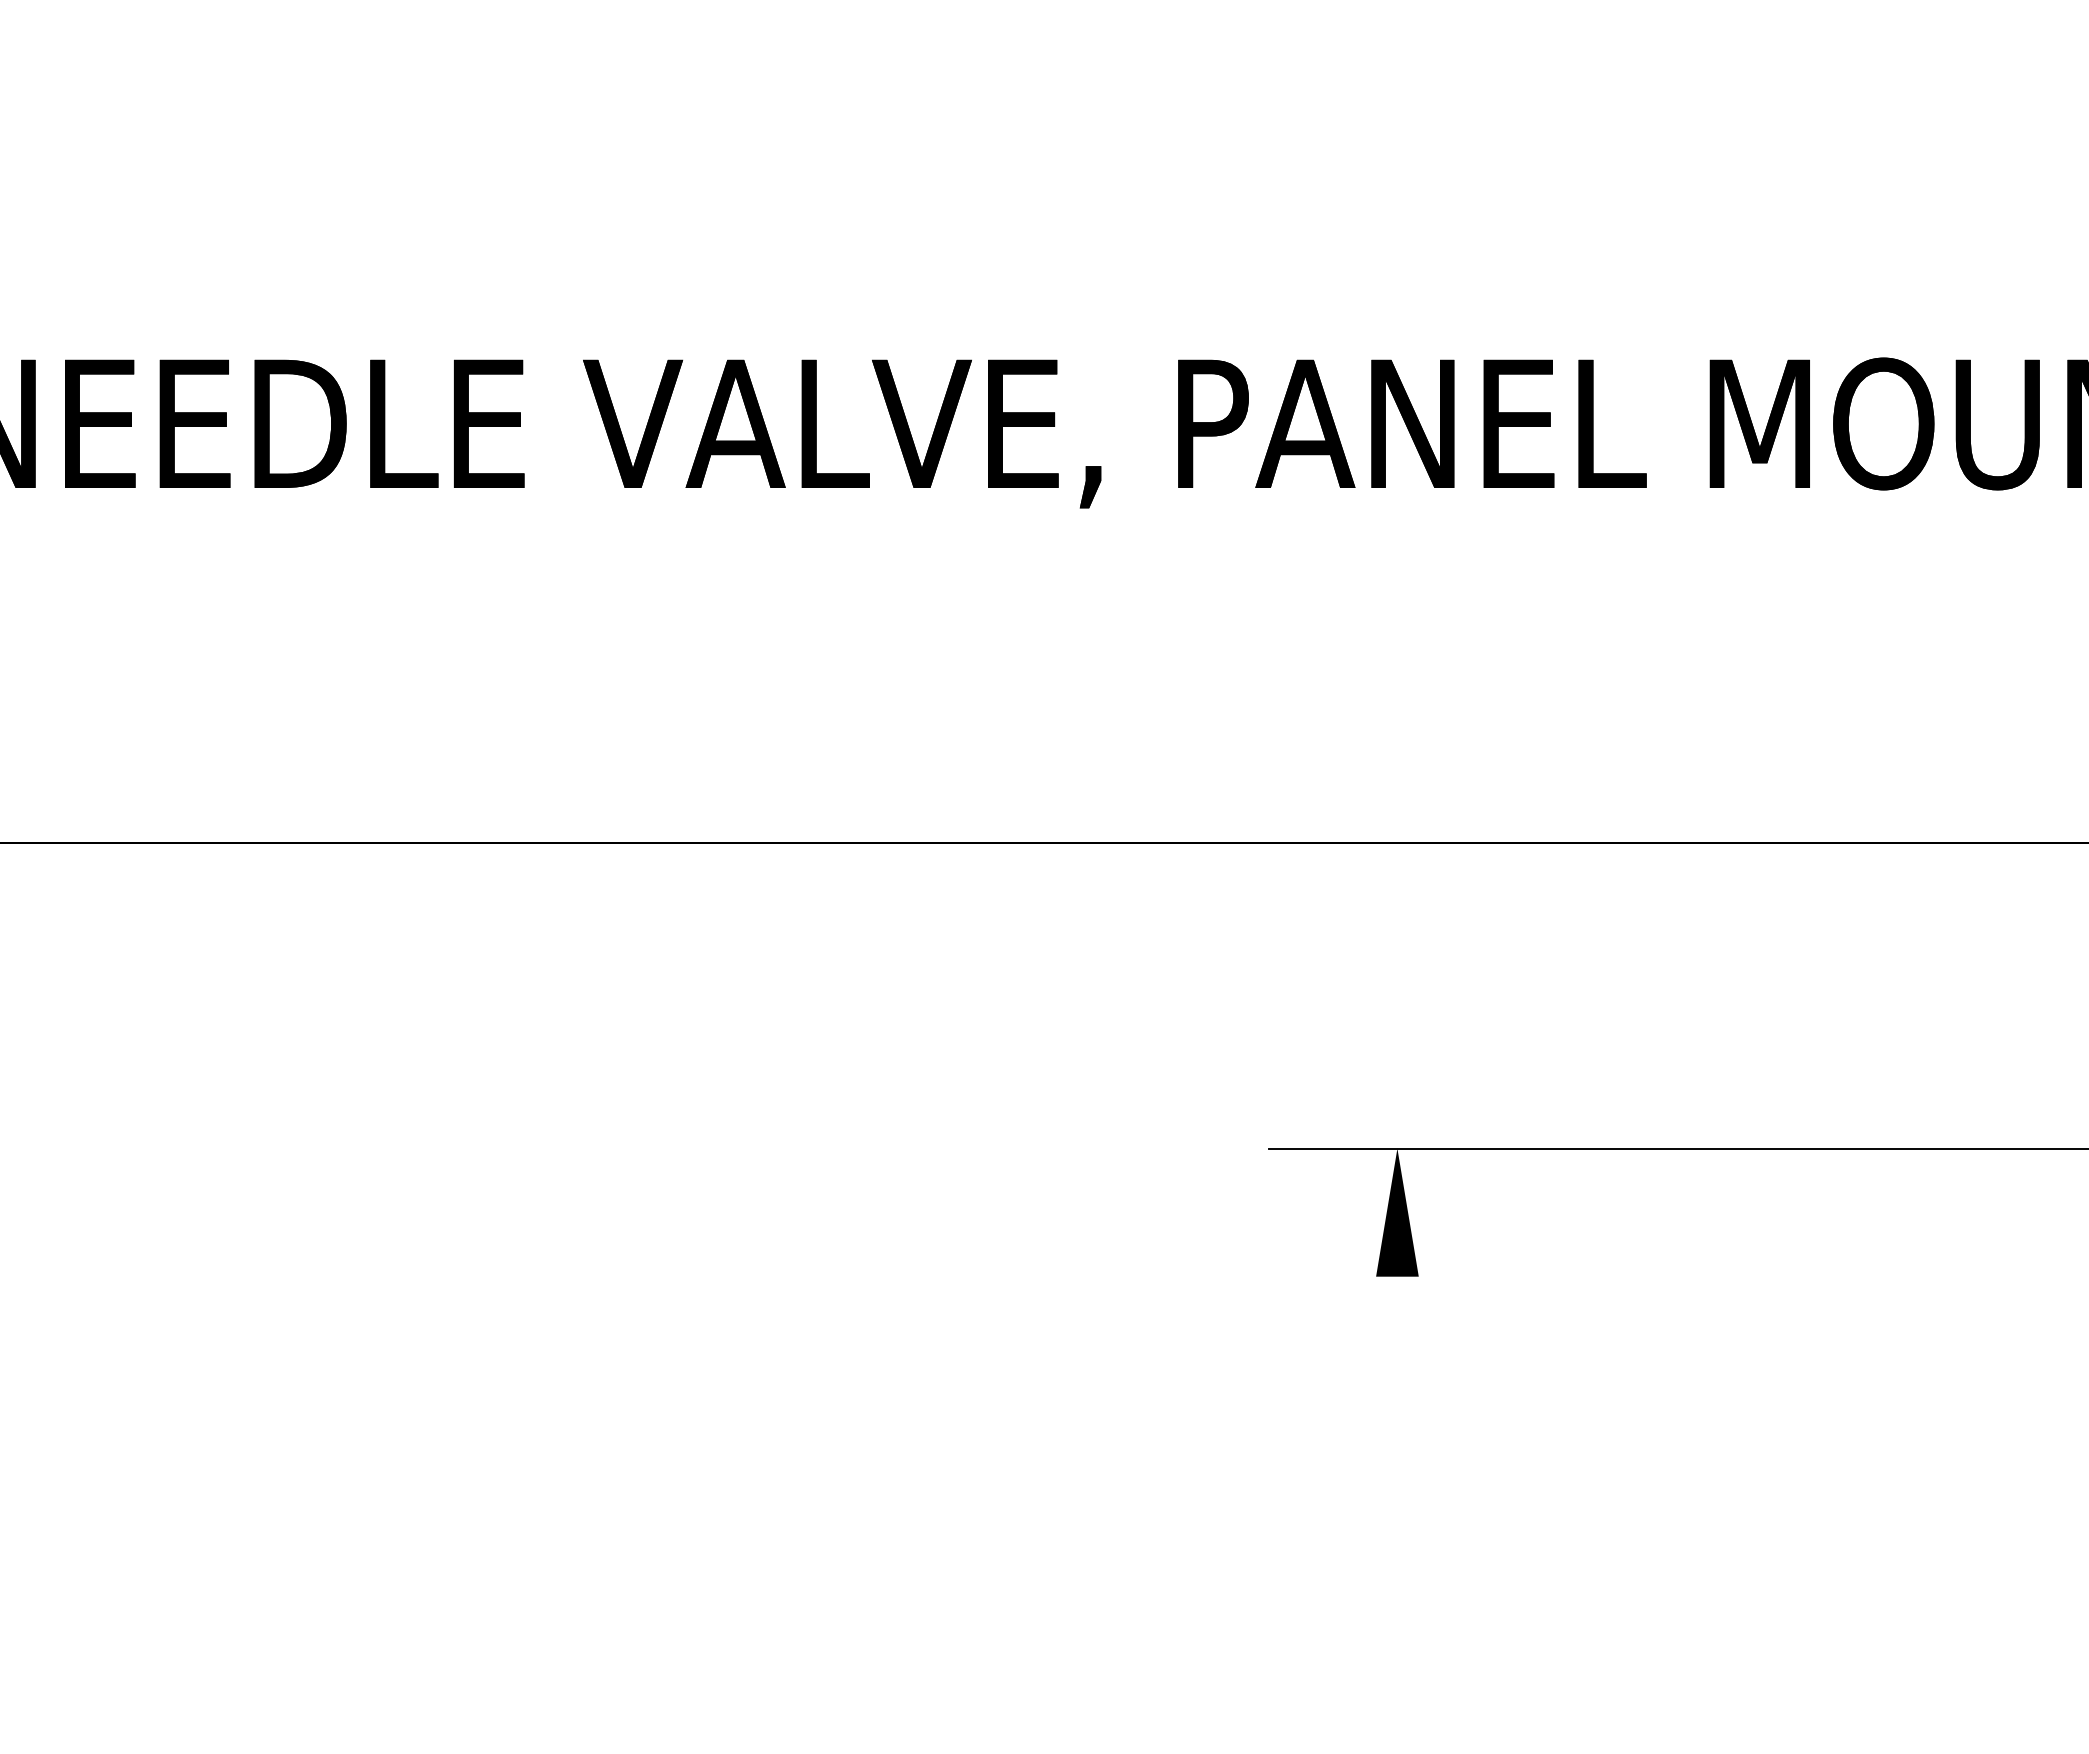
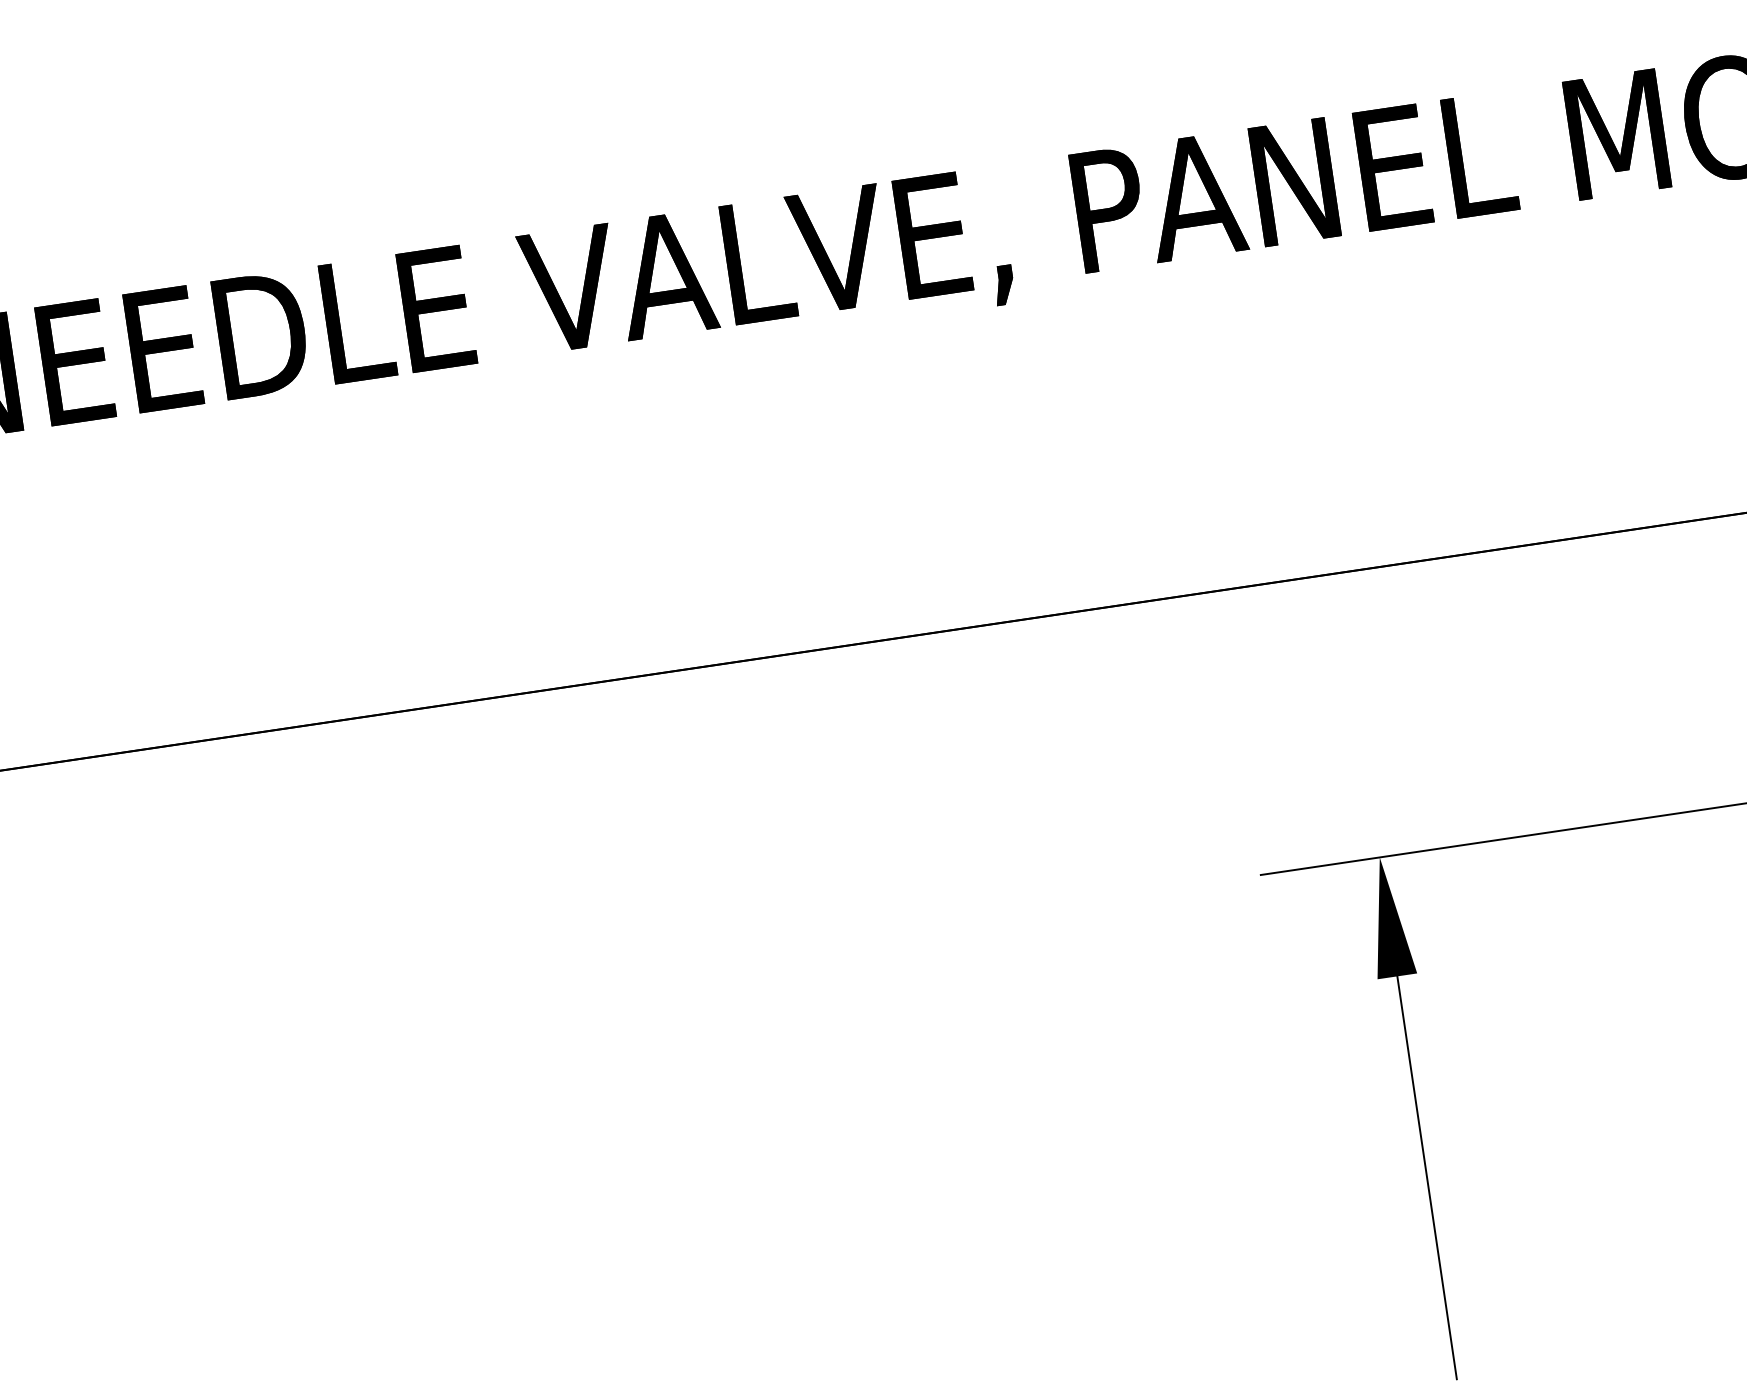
line: (1397, 1493) -> (1427, 1177), added

